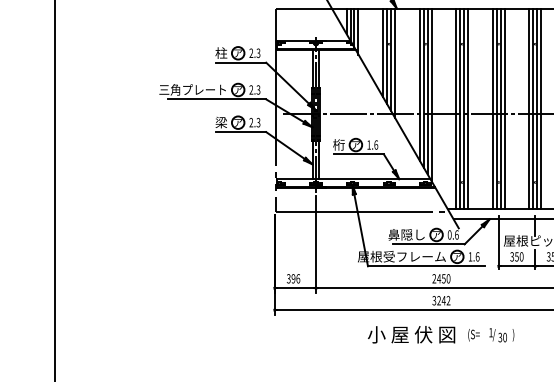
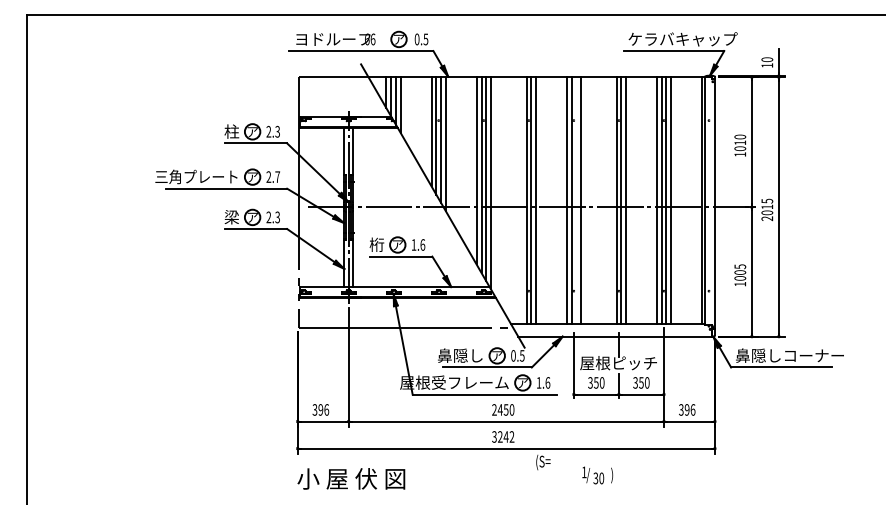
text: (258, 90) -> (277, 177), 2.3 -> 2.7
line: (456, 108) -> (521, 200), removed
line: (500, 108) -> (576, 200), removed
line: (529, 108) -> (611, 200), removed
text: (456, 234) -> (521, 355), 0.6 -> 0.5
text: (411, 334) -> (351, 478), moved
text: (474, 335) -> (543, 462), moved
text: (501, 335) -> (597, 475), moved

